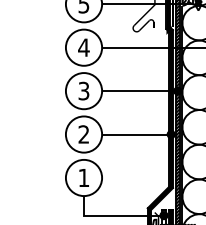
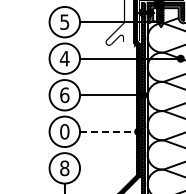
text: (83, 91) -> (64, 95), 3 -> 6
text: (83, 134) -> (64, 131), 2 -> 0
line: (137, 134) -> (109, 131), solid -> dashed
text: (83, 178) -> (64, 168), 1 -> 8

